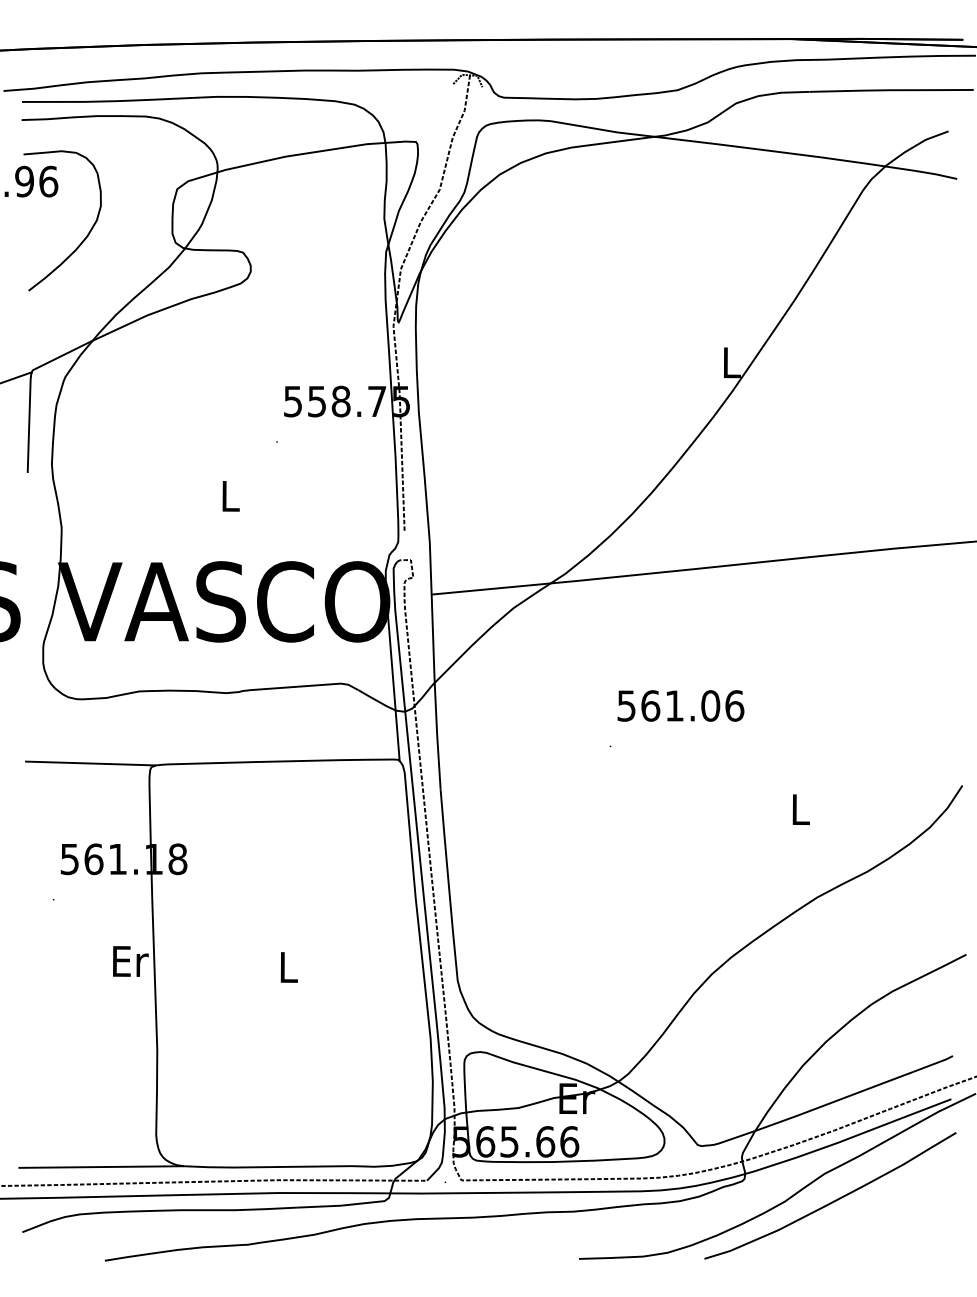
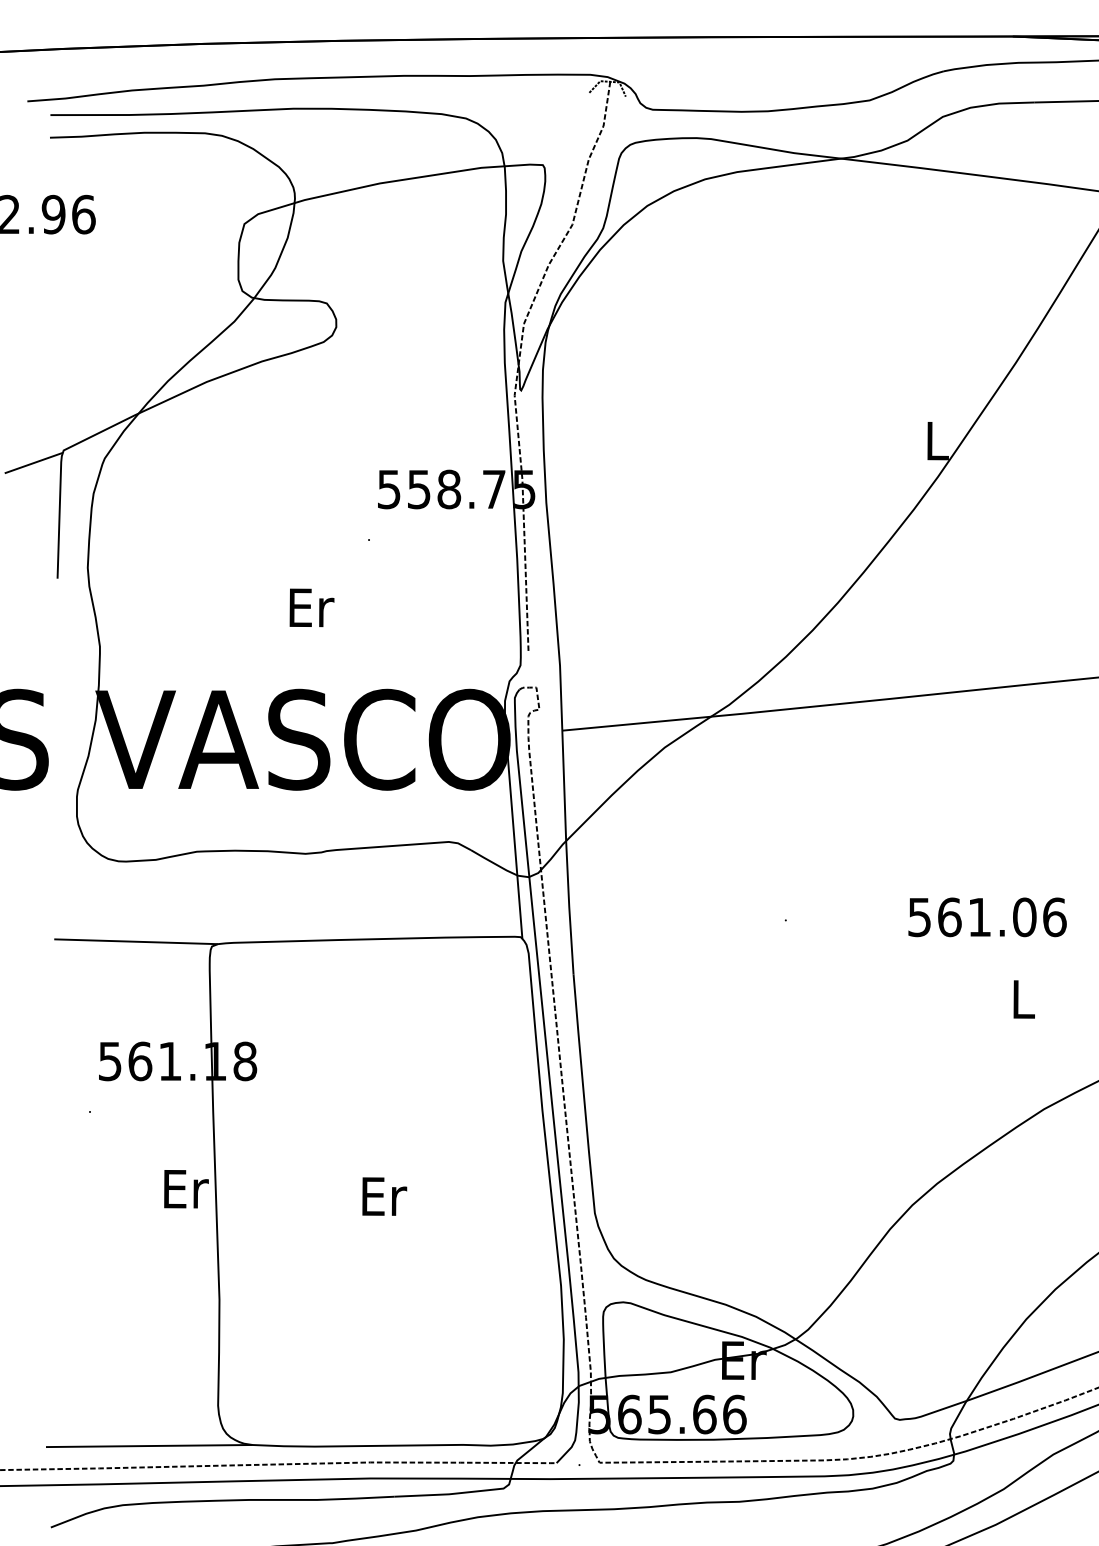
curve: (82, 240) -> (126, 288), removed
text: (231, 496) -> (312, 608), L -> Er
text: (680, 705) -> (986, 916), moved
text: (289, 967) -> (384, 1196), L -> Er

